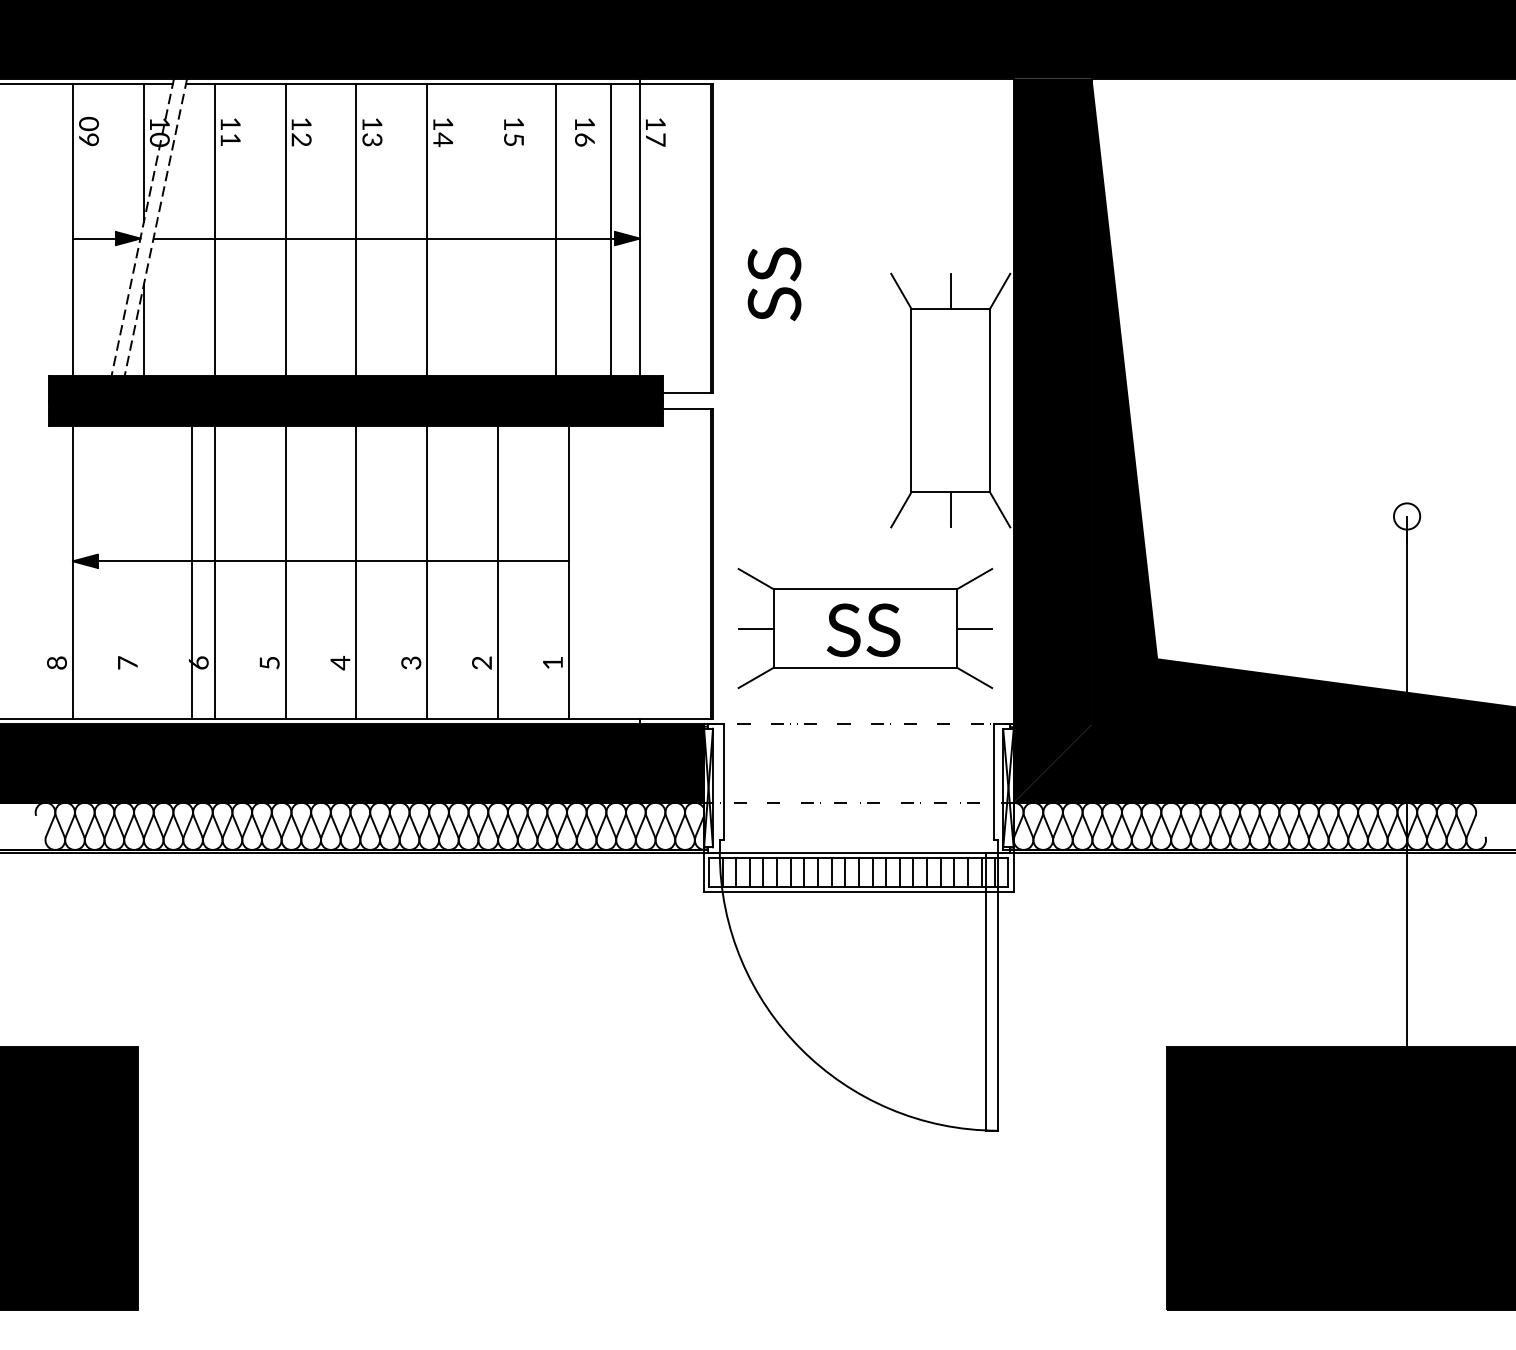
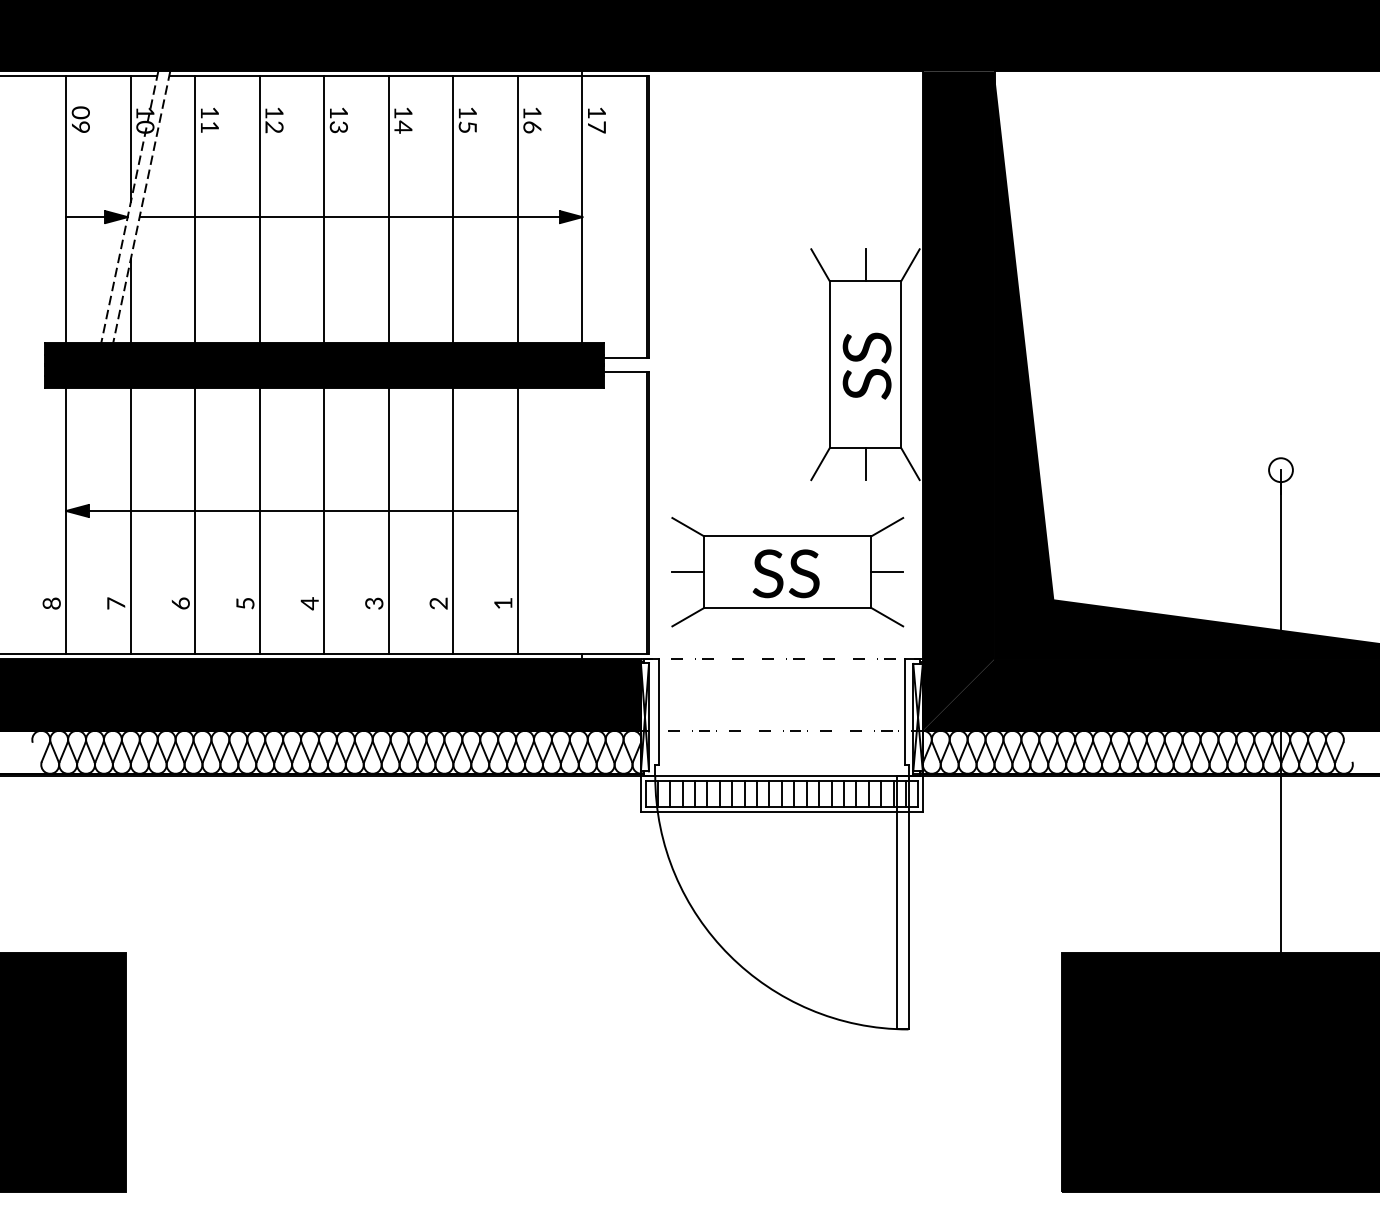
line: (556, 238) -> (453, 217), moved
line: (610, 238) -> (517, 217), moved
text: (774, 284) -> (867, 366), moved
line: (191, 563) -> (130, 512), moved

